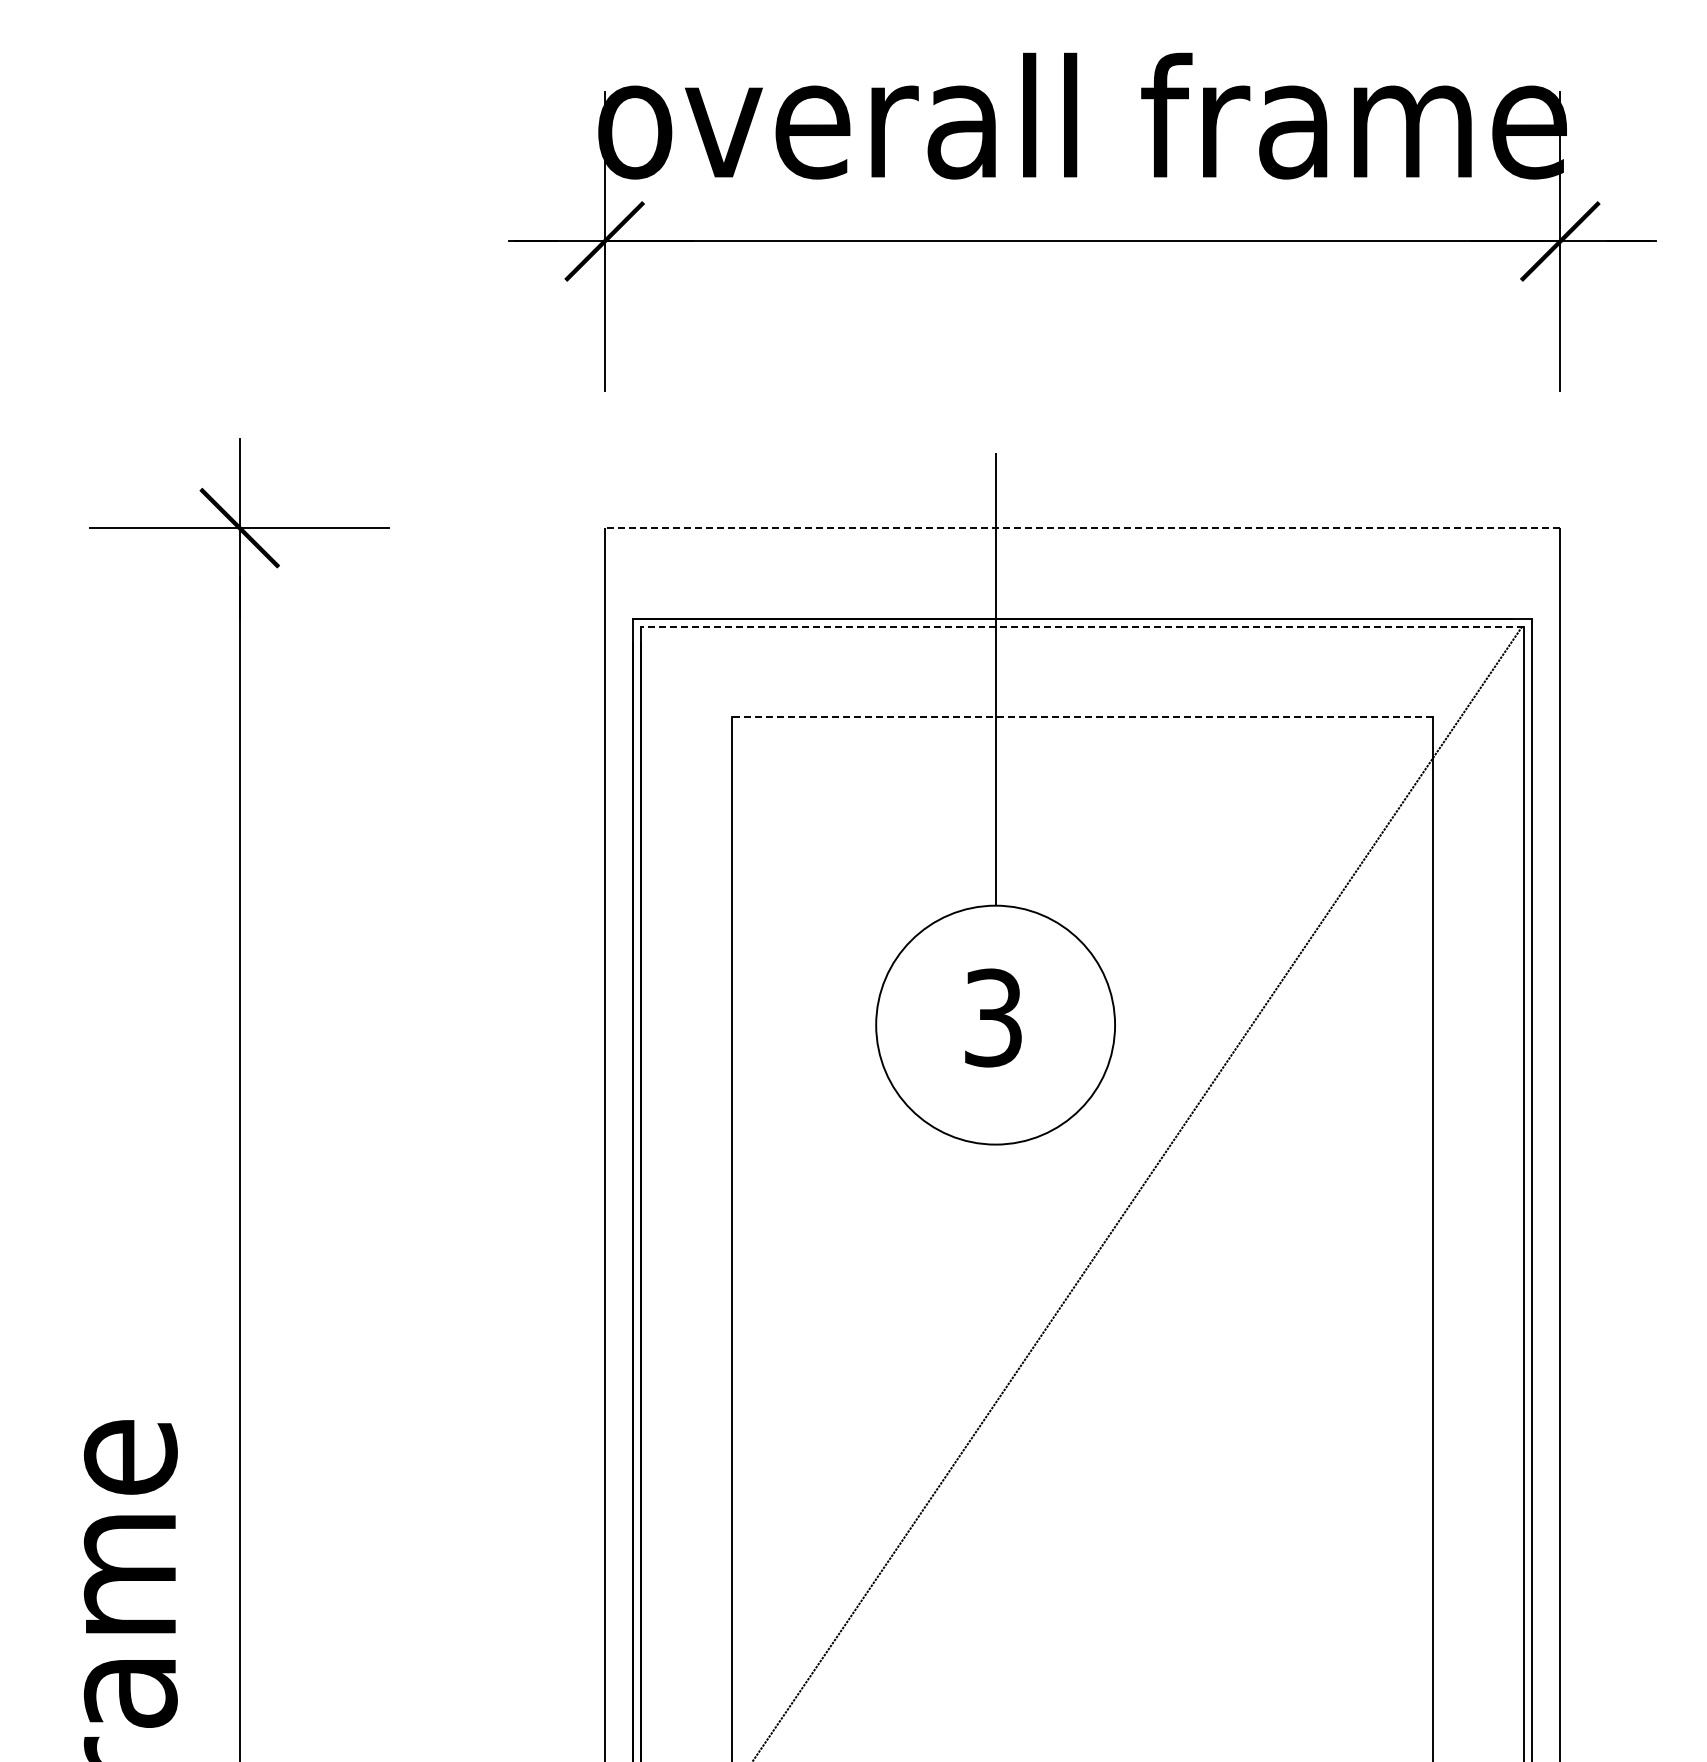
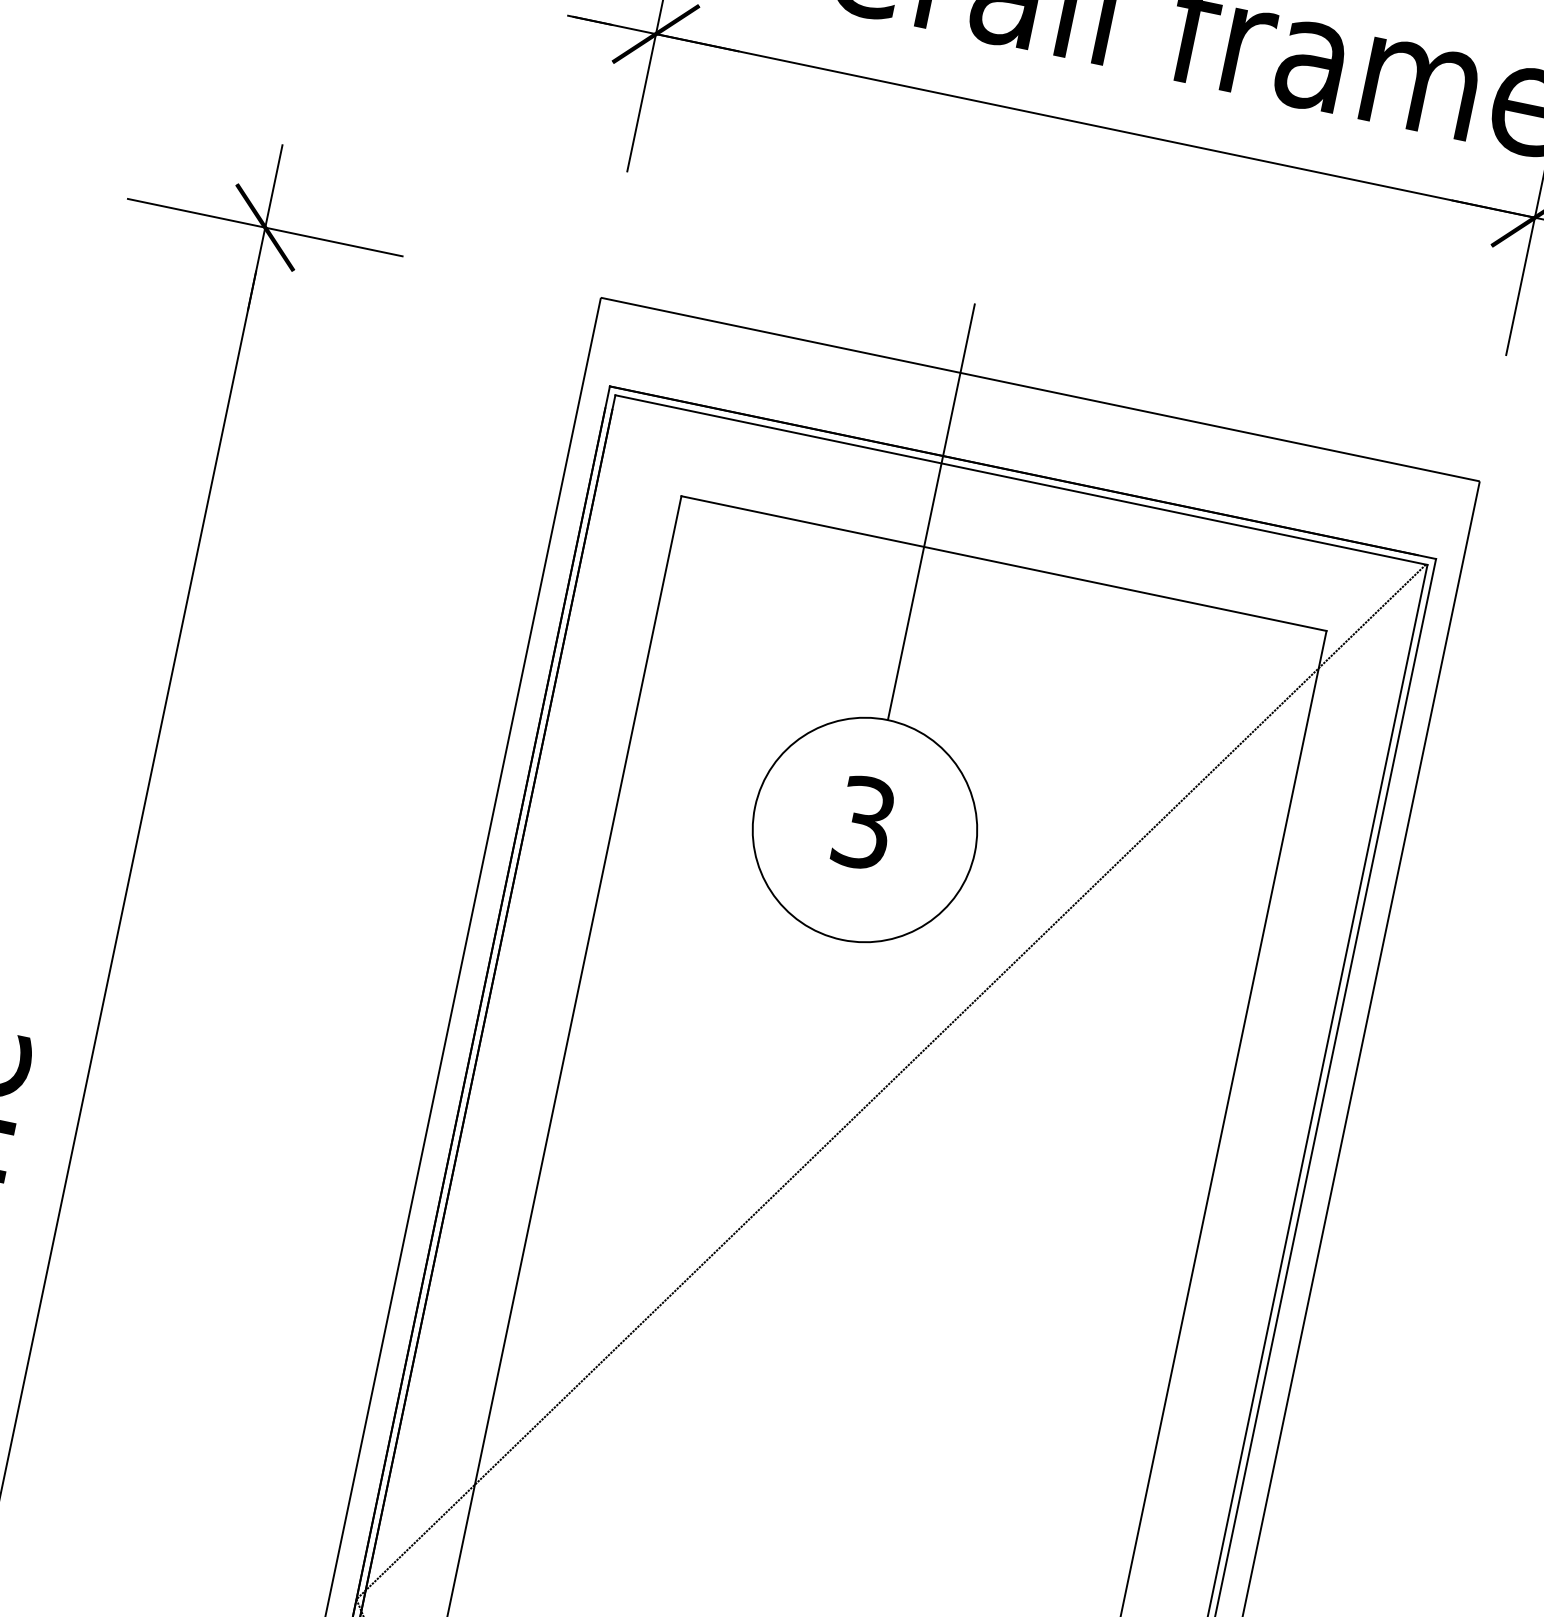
line: (1082, 528) -> (1040, 389), dashed -> solid
line: (1082, 626) -> (1021, 480), dashed -> solid
line: (1082, 717) -> (1003, 563), dashed -> solid

